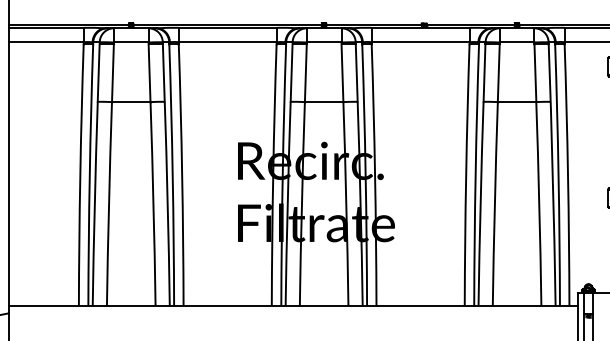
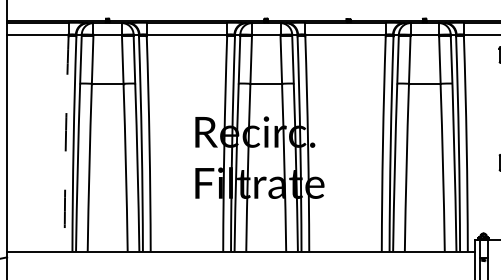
arc: (79, 174) -> (65, 143), solid -> dashed

